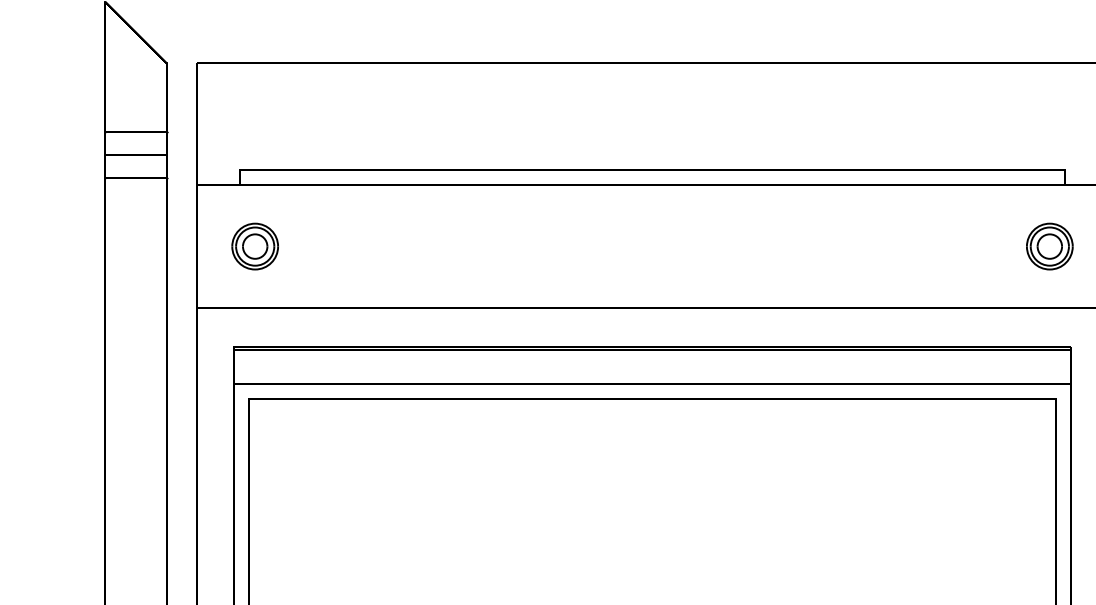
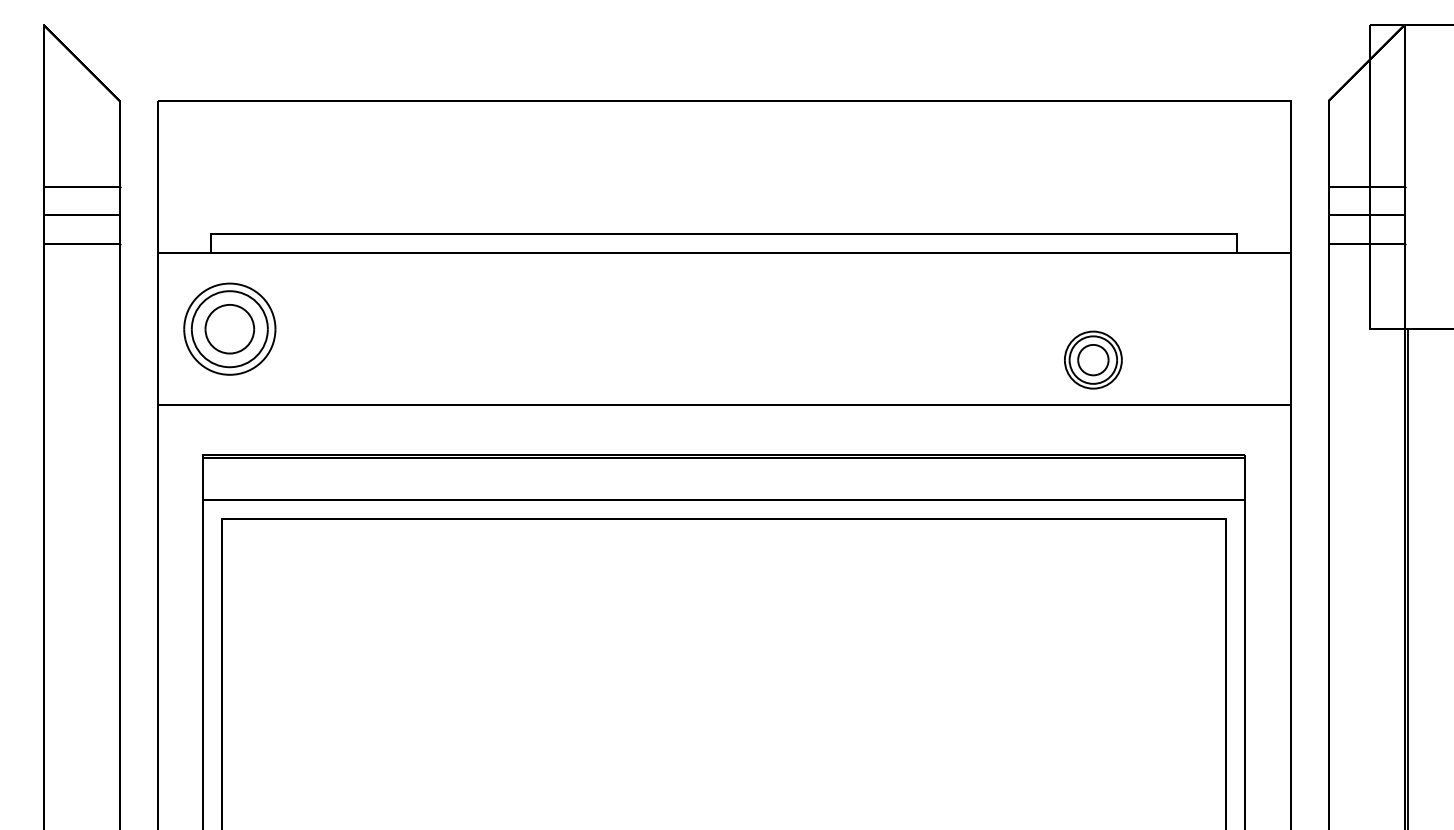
part: (254, 246) -> (229, 328), size x1.6
part: (1049, 246) -> (1093, 359), moved

